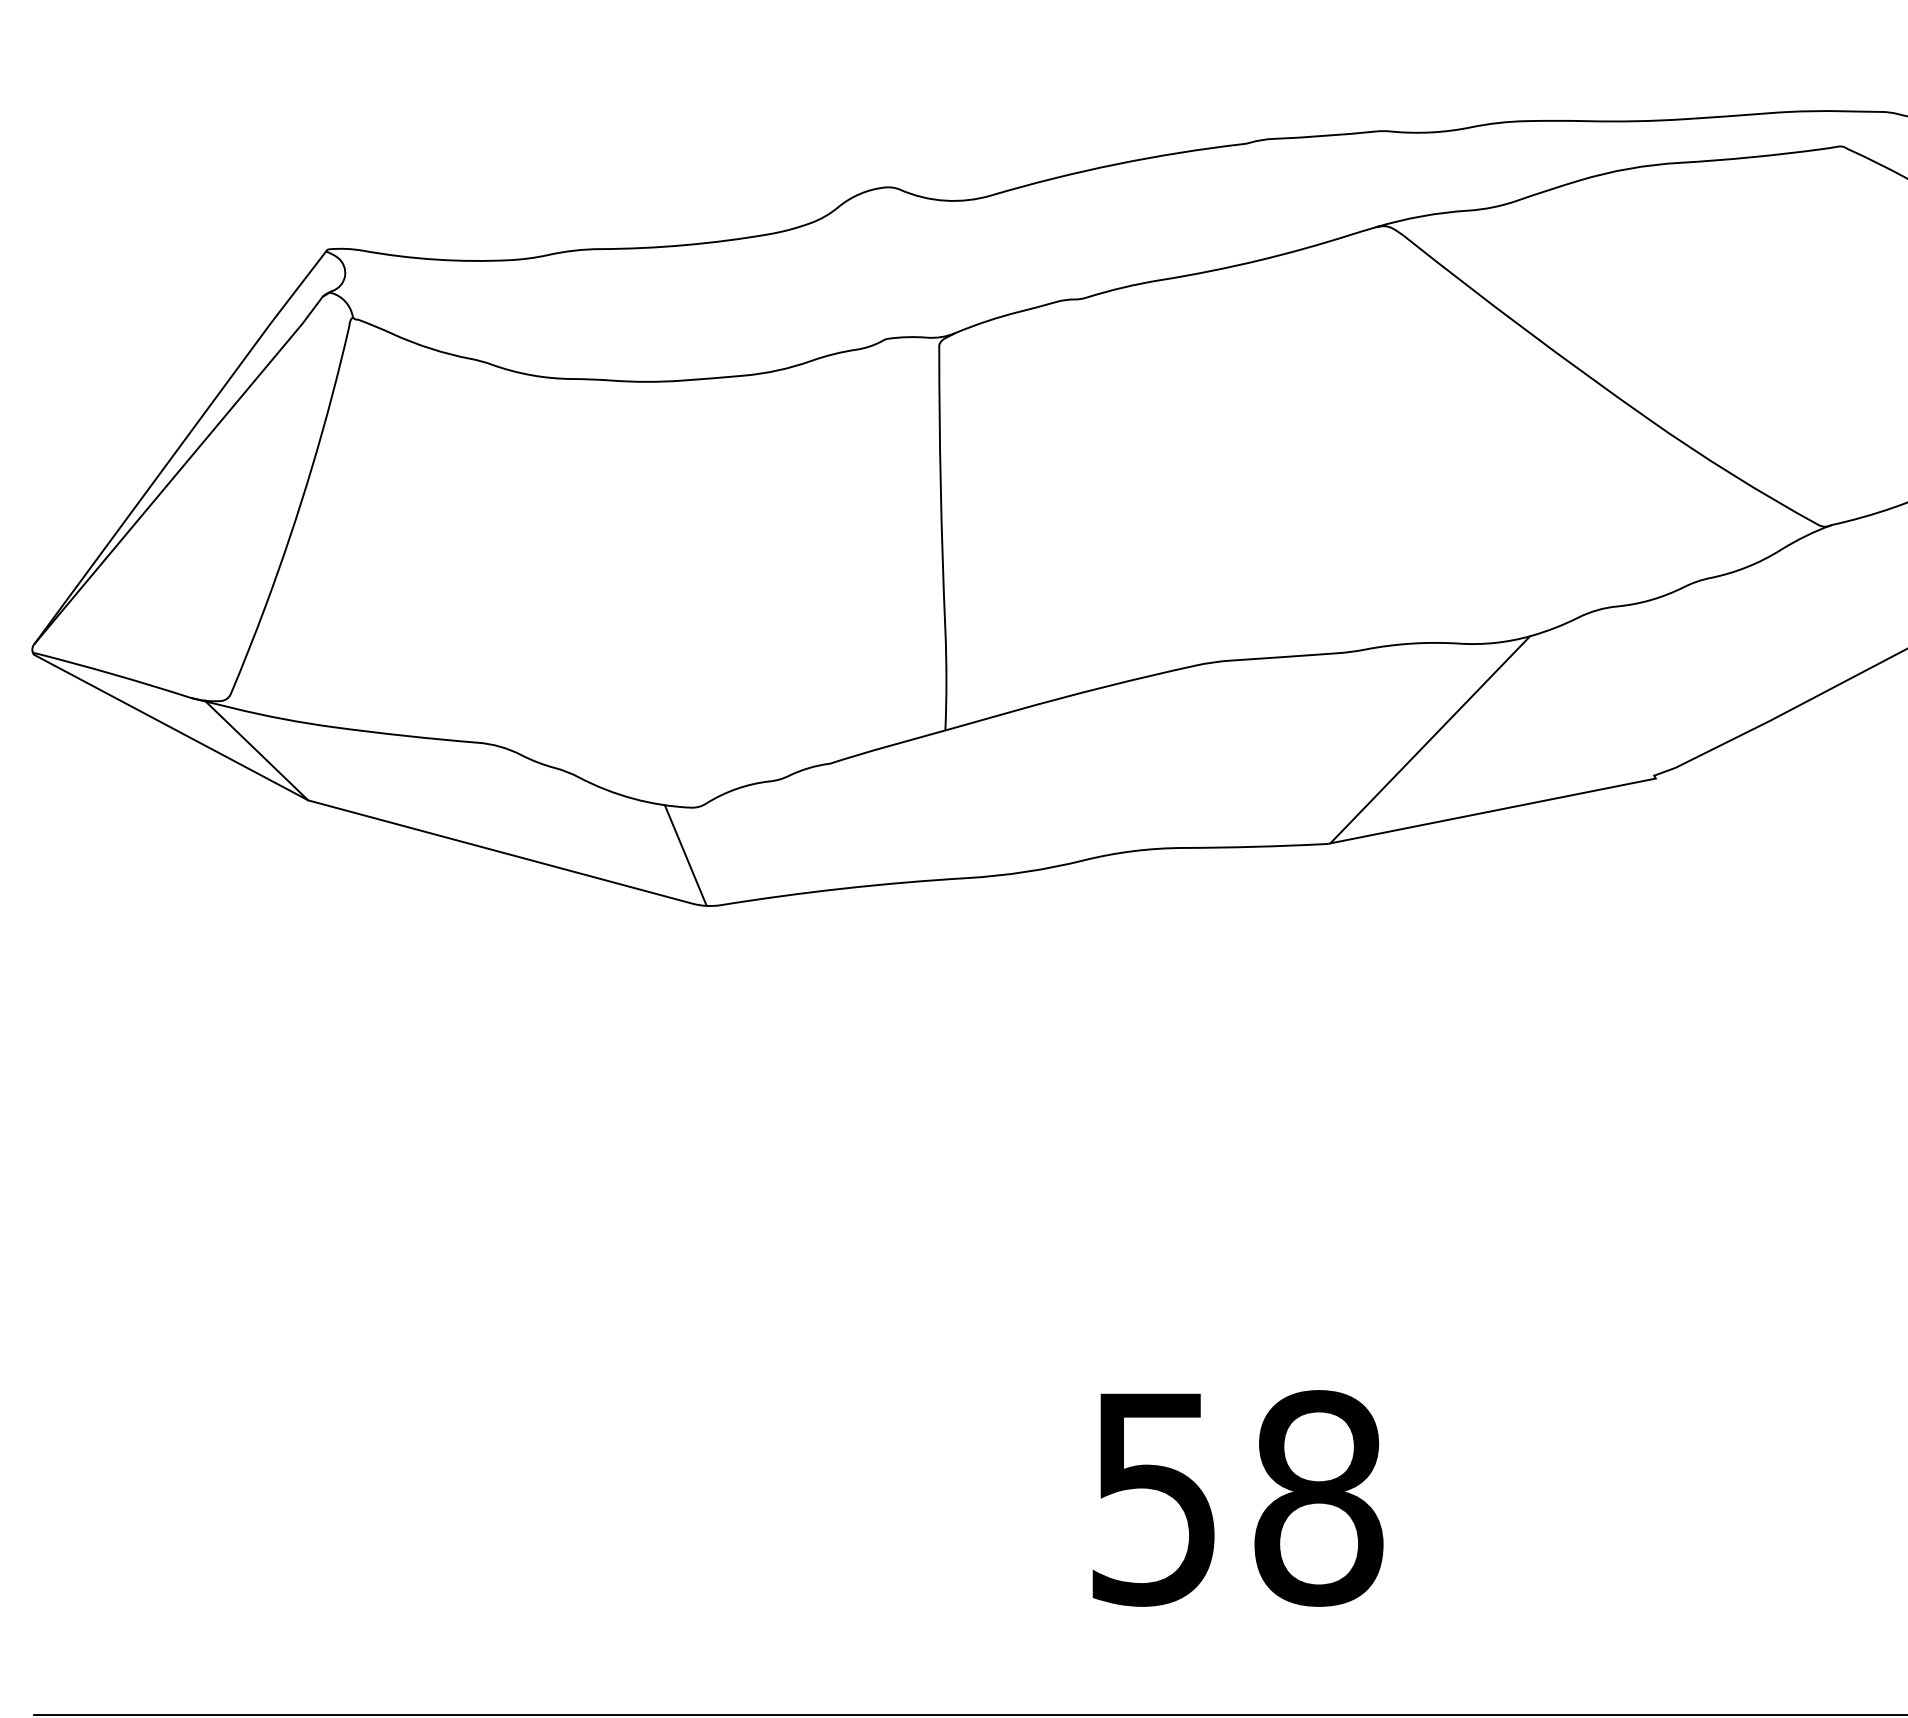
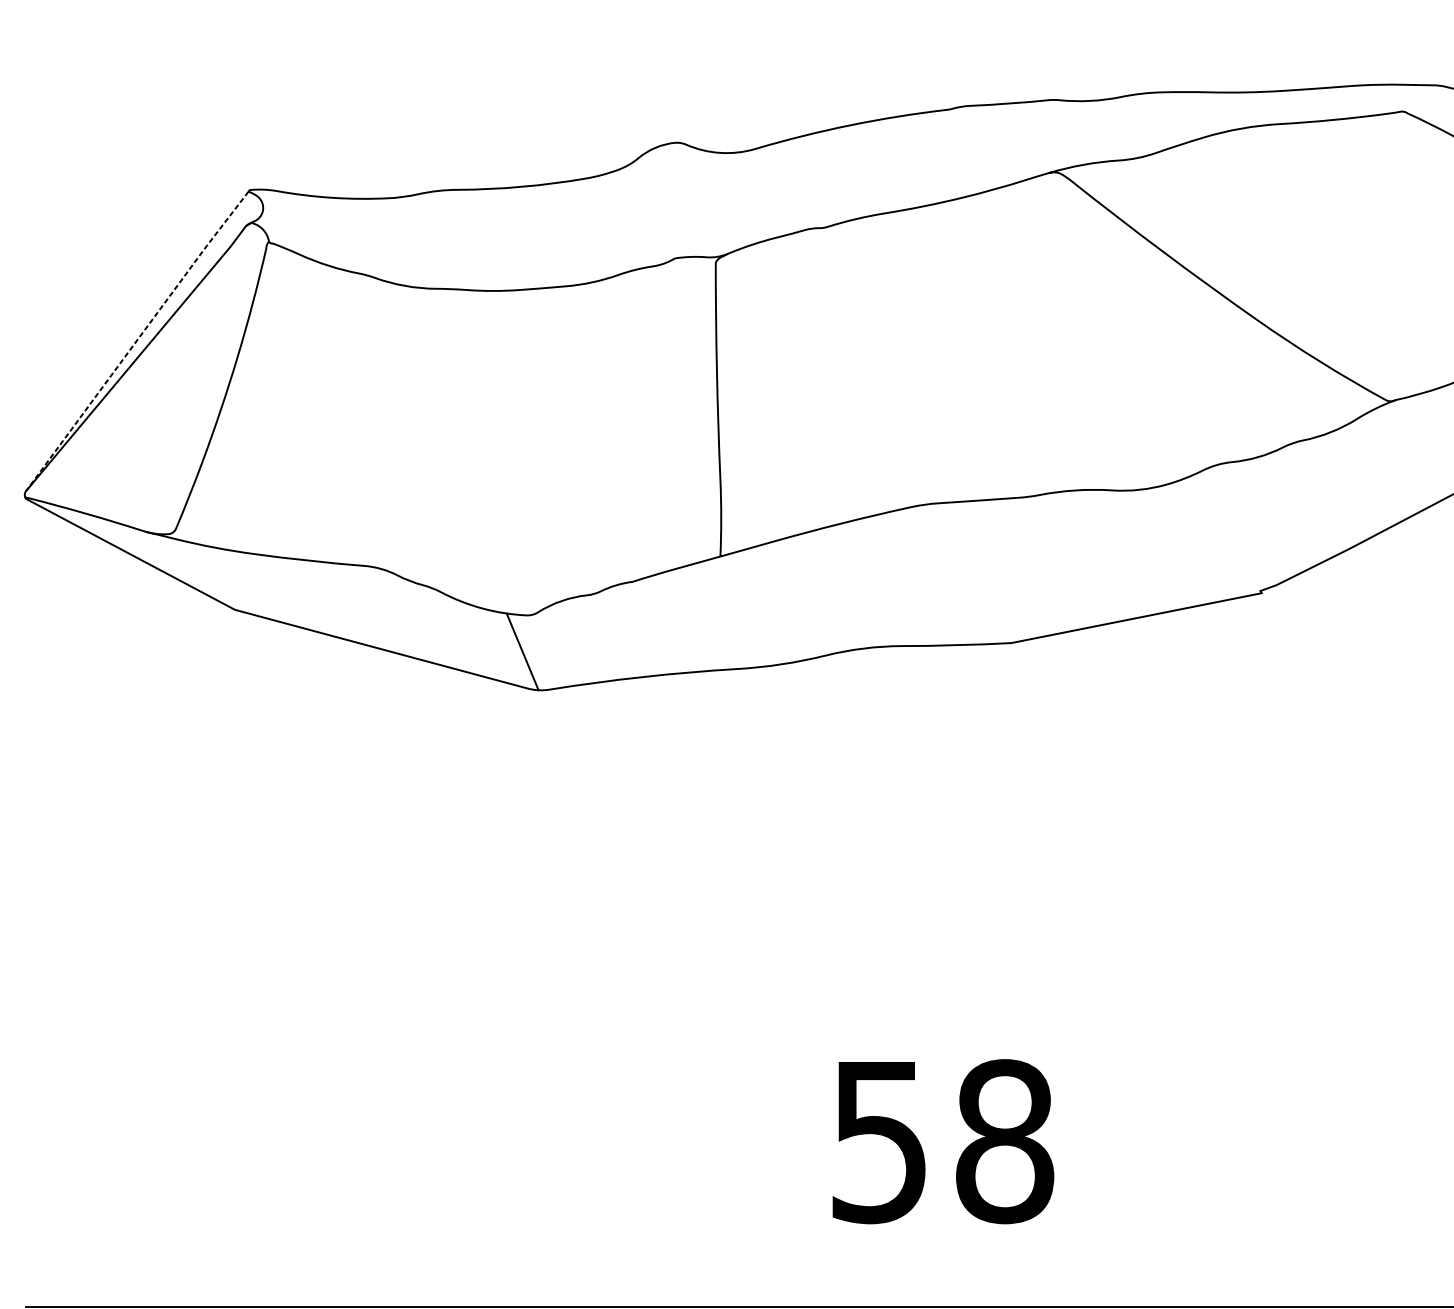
line: (179, 447) -> (136, 340), solid -> dashed
line: (1430, 739) -> (1090, 563), removed
line: (256, 750) -> (195, 571), removed

